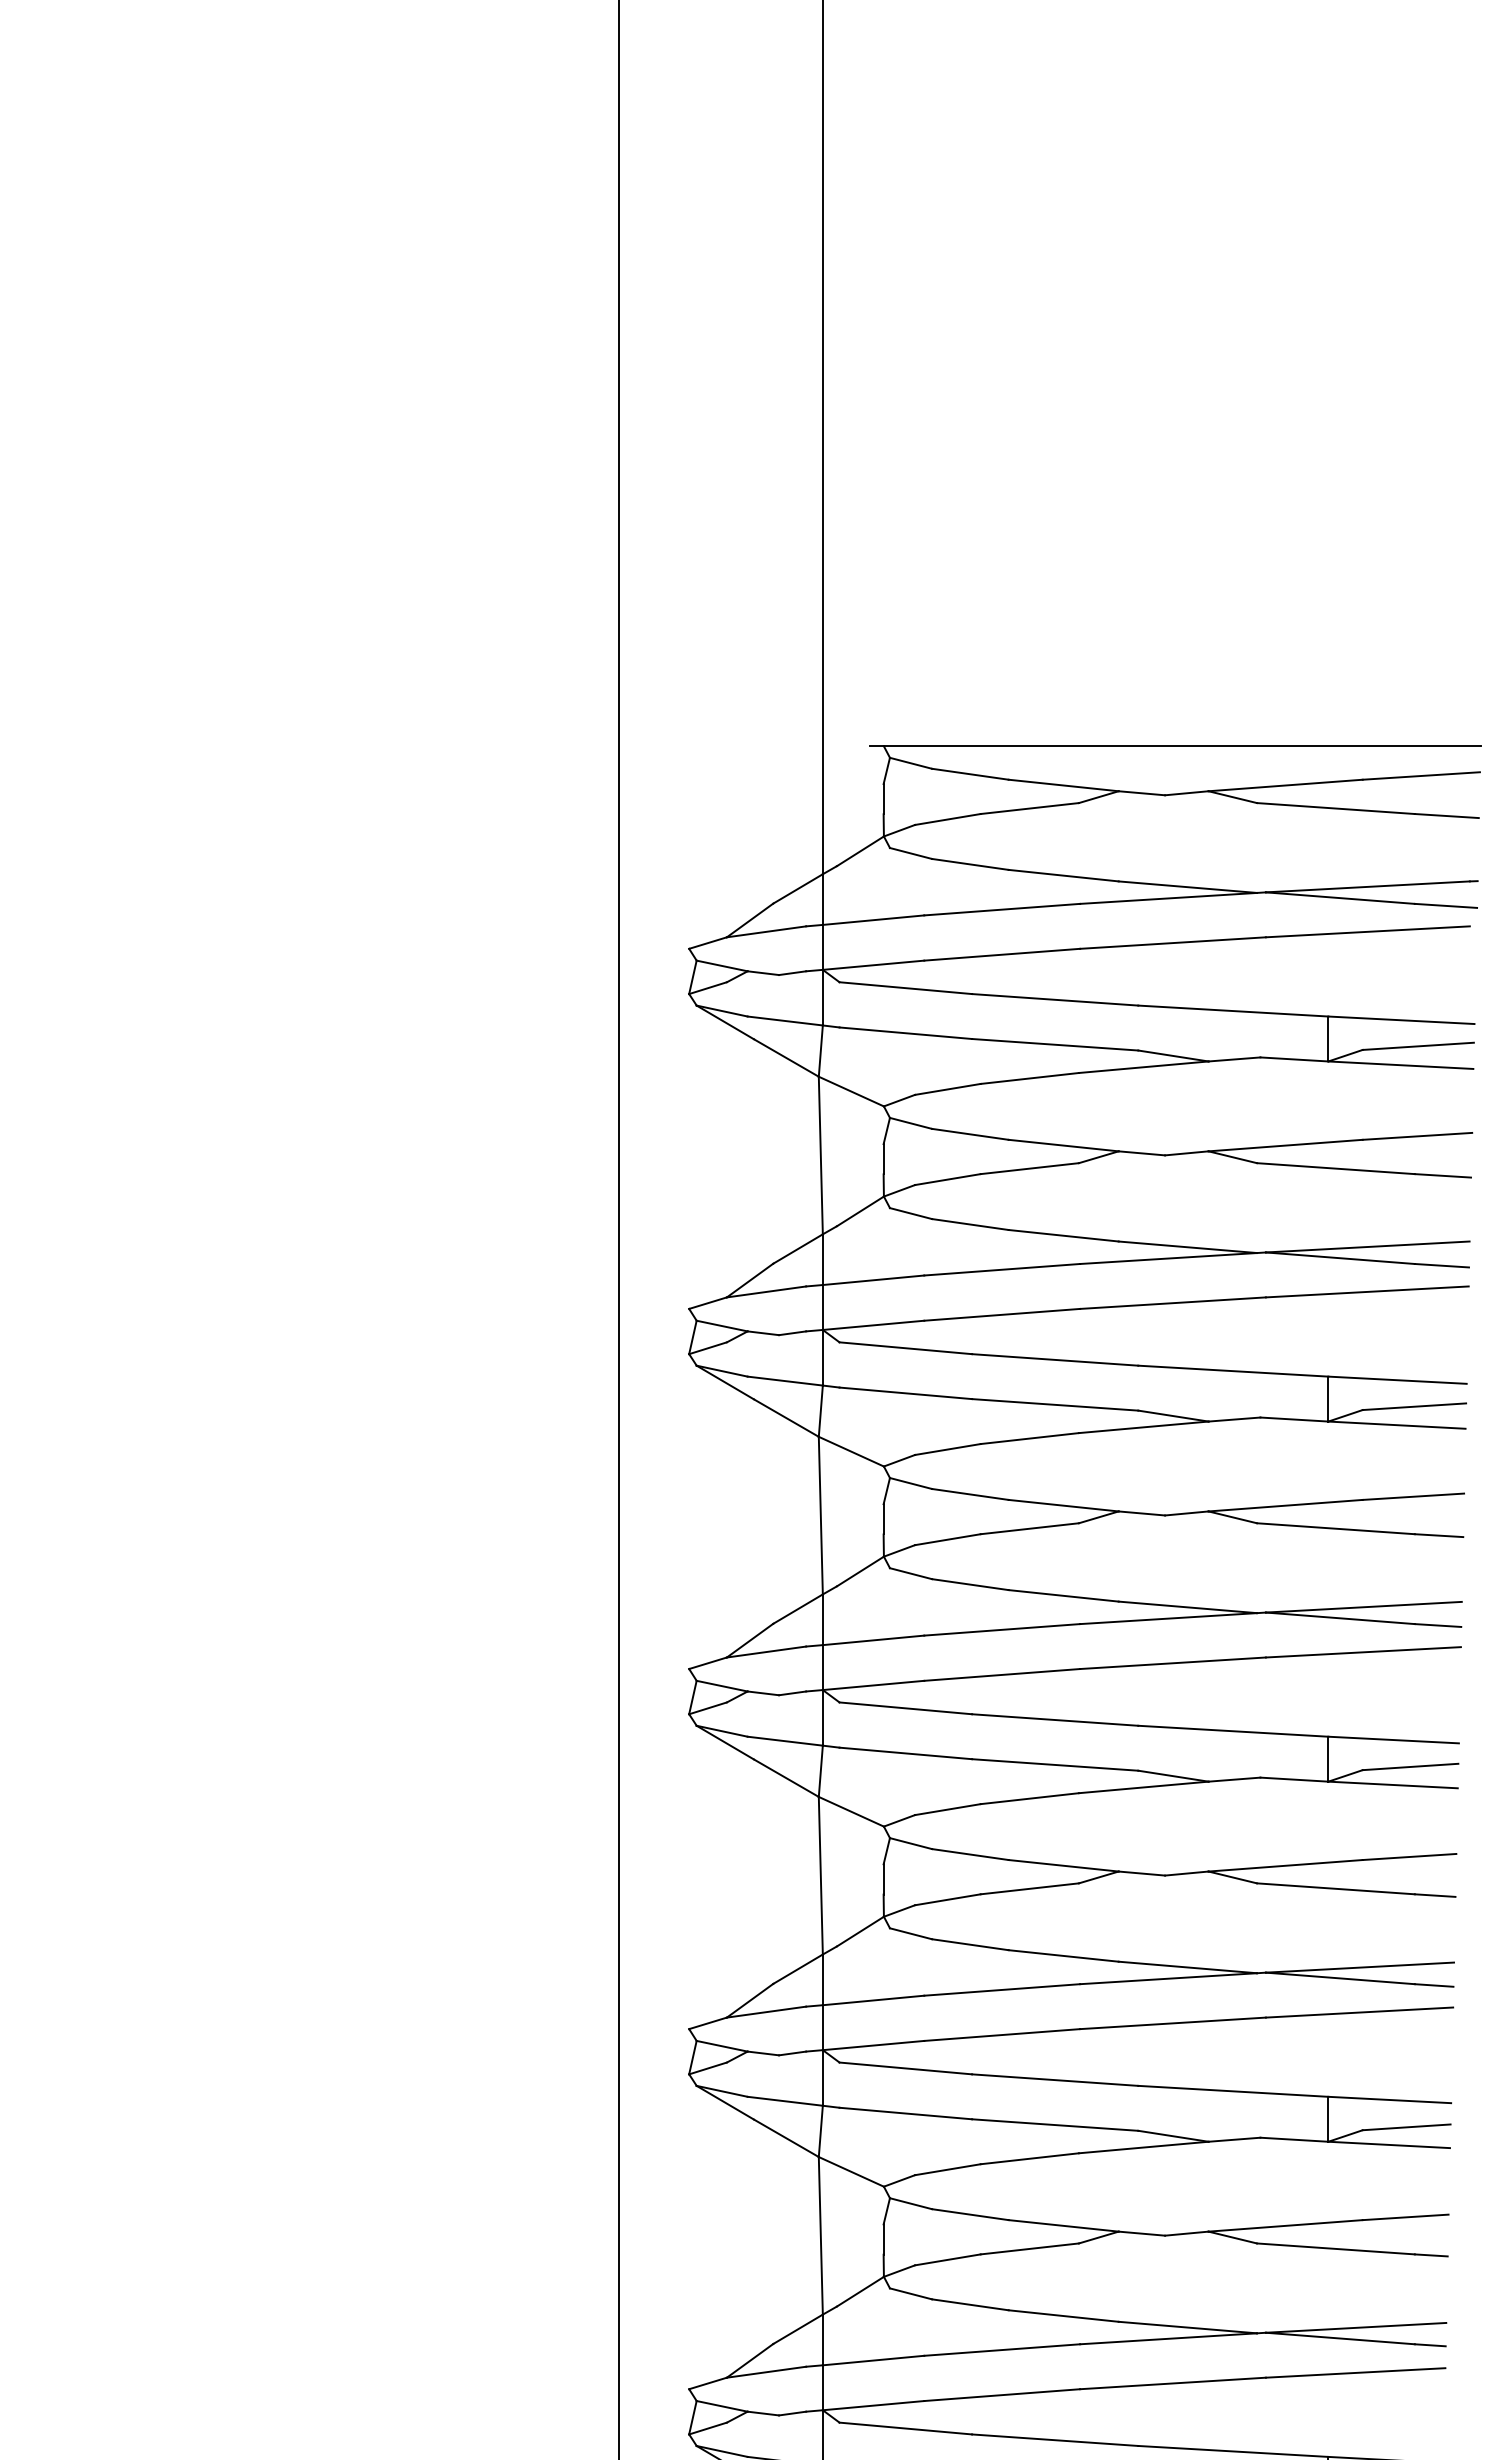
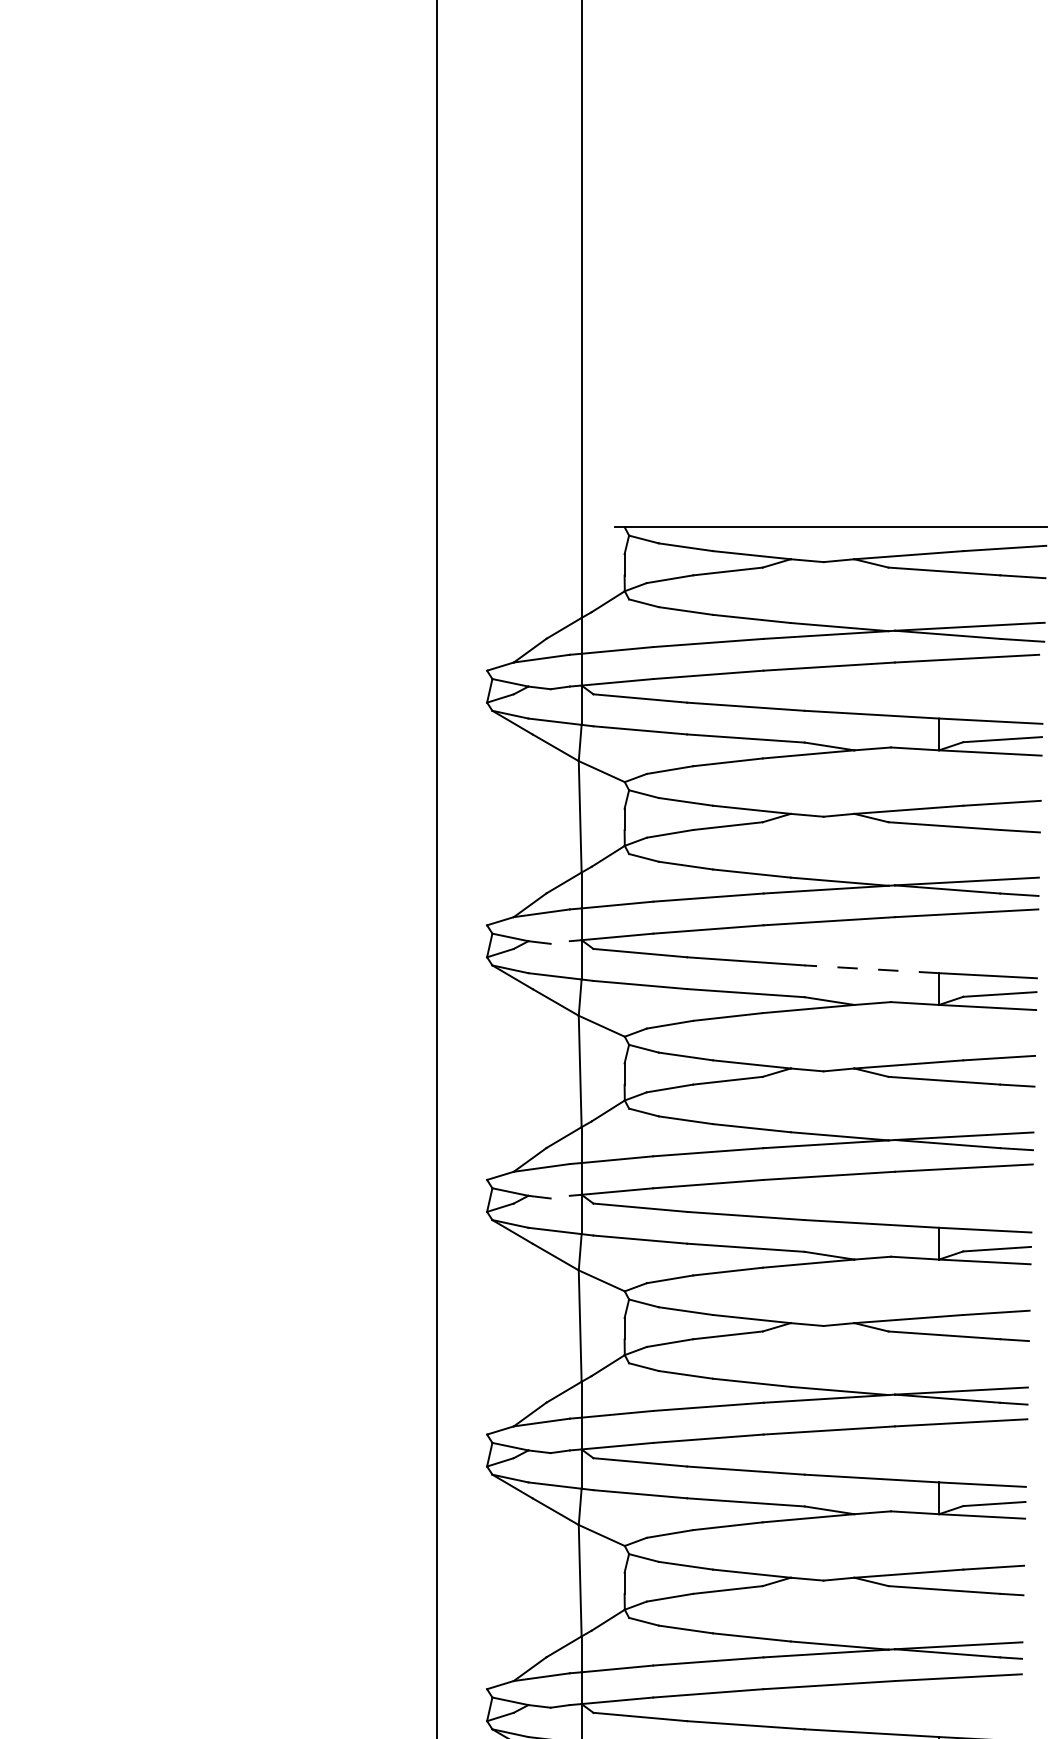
line: (792, 1333) -> (560, 942), removed
line: (1232, 1371) -> (871, 969), solid -> dashed
line: (792, 1693) -> (560, 1197), removed

